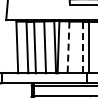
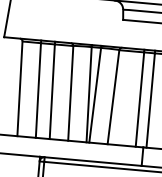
line: (68, 47) -> (113, 97), dashed -> solid
line: (83, 47) -> (140, 99), dashed -> solid

